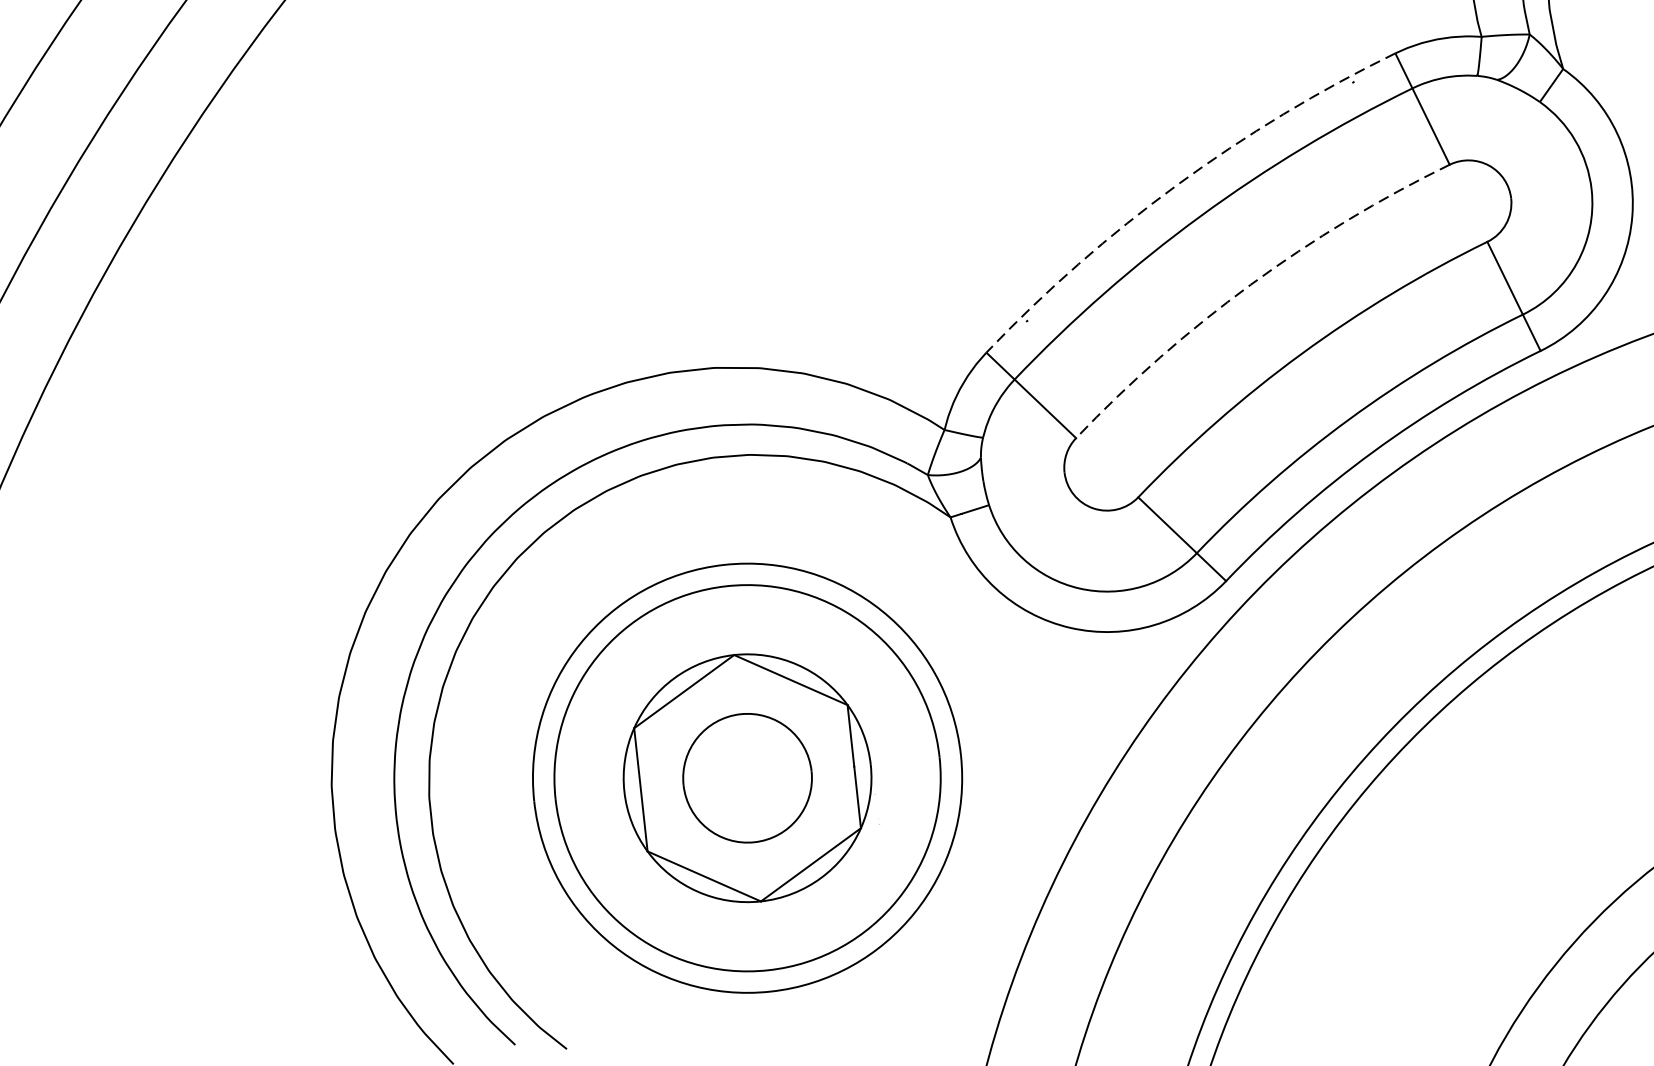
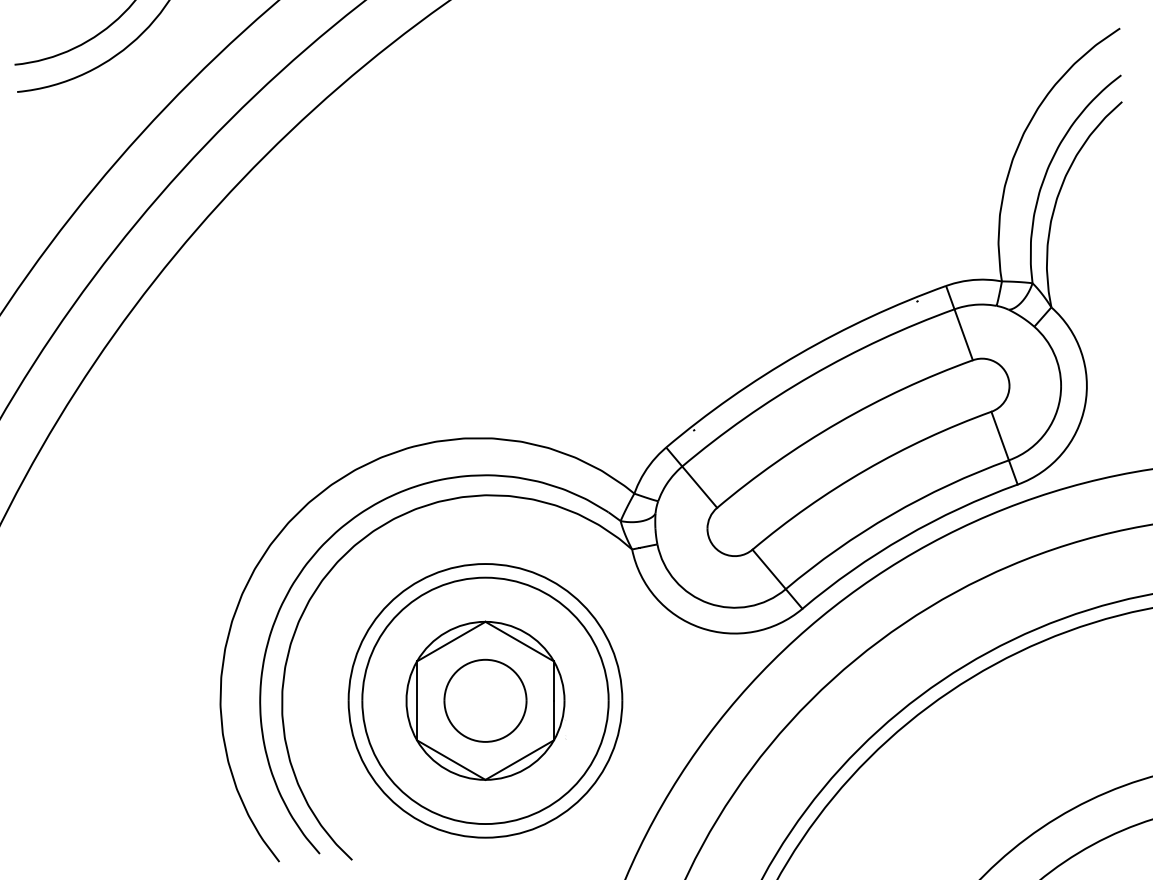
arc: (1176, 185) -> (798, 354), dashed -> solid
arc: (1250, 284) -> (838, 422), dashed -> solid

